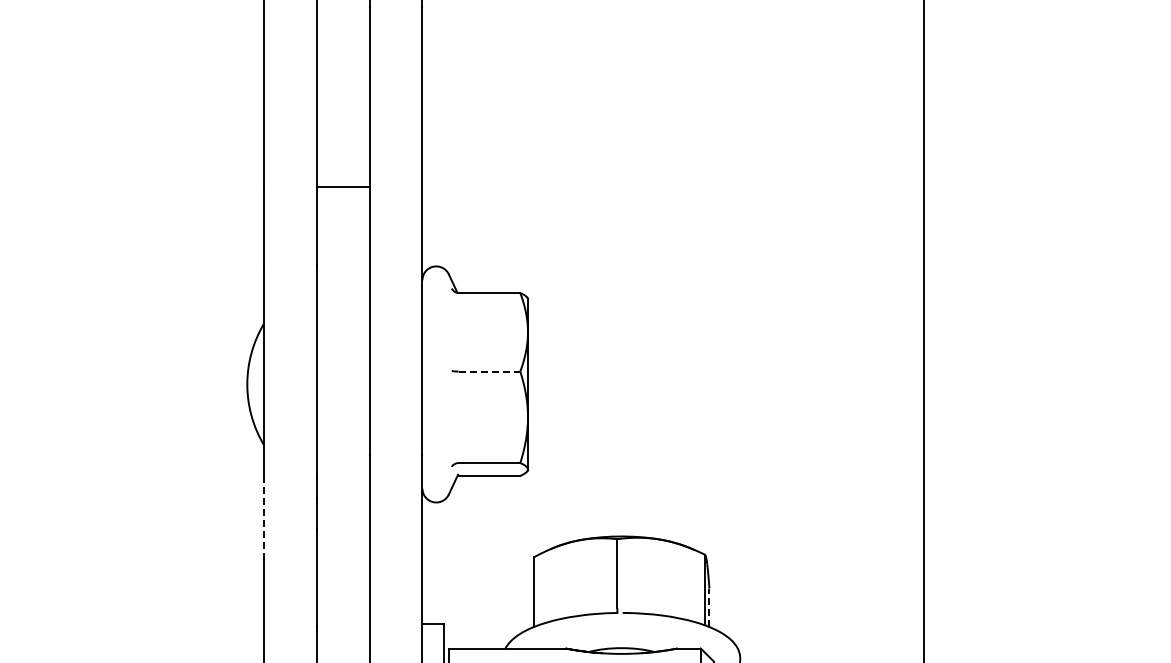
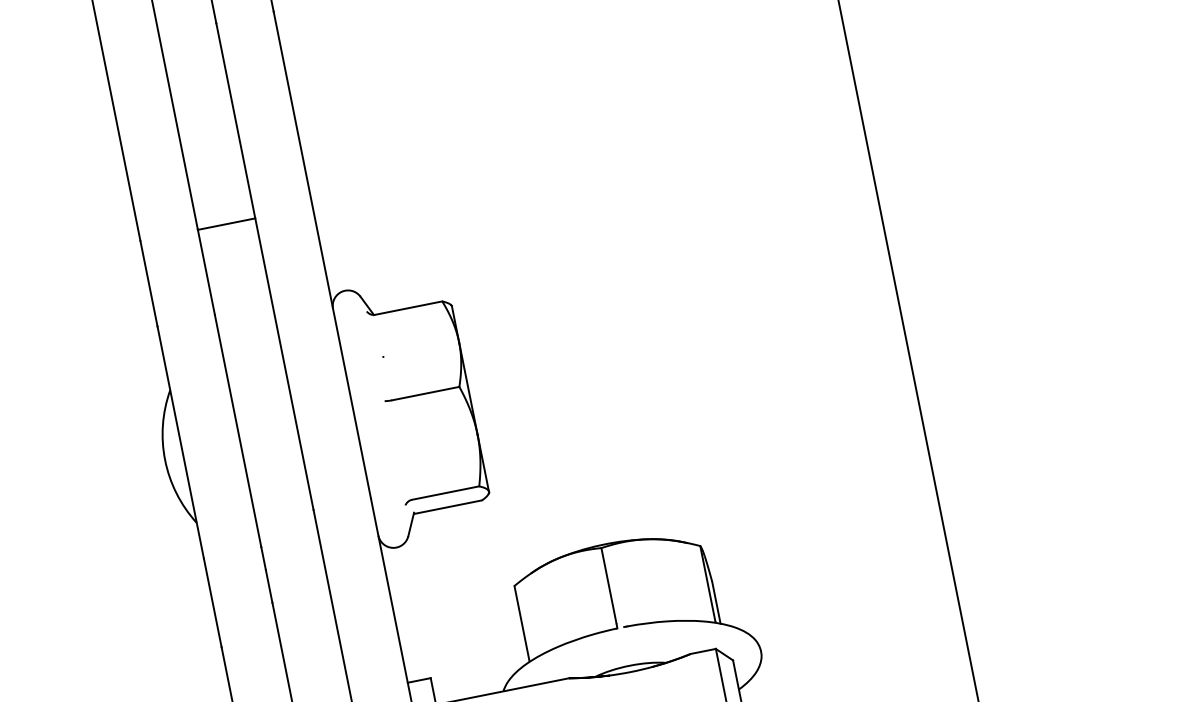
line: (489, 371) -> (425, 393), dashed -> solid
line: (264, 518) -> (212, 602), dashed -> solid
line: (709, 607) -> (716, 602), dashed -> solid

